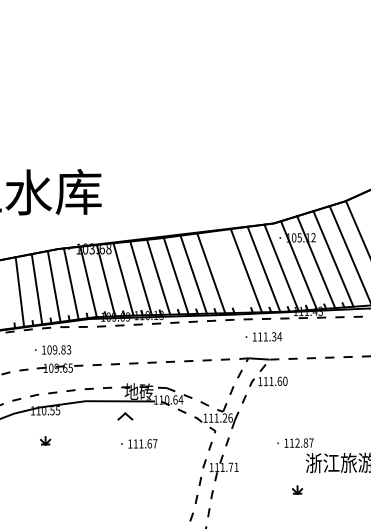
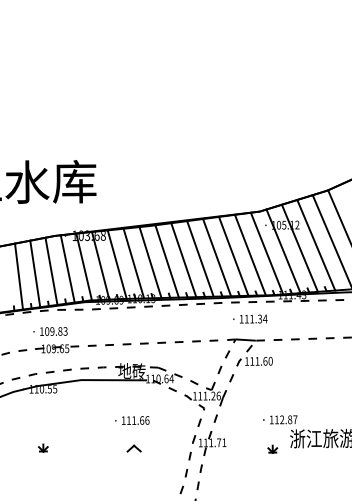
line: (228, 271) -> (216, 257), added
part: (125, 416) -> (134, 448), moved
part: (45, 440) -> (43, 447), moved
text: (155, 443) -> (147, 420), 111.67 -> 111.66
part: (297, 489) -> (272, 448), moved

